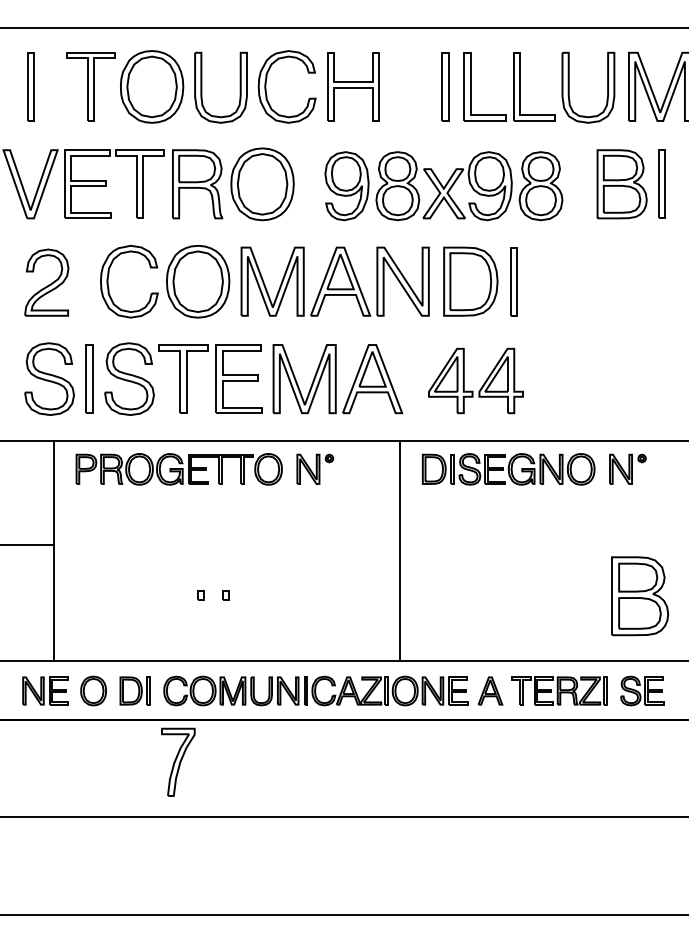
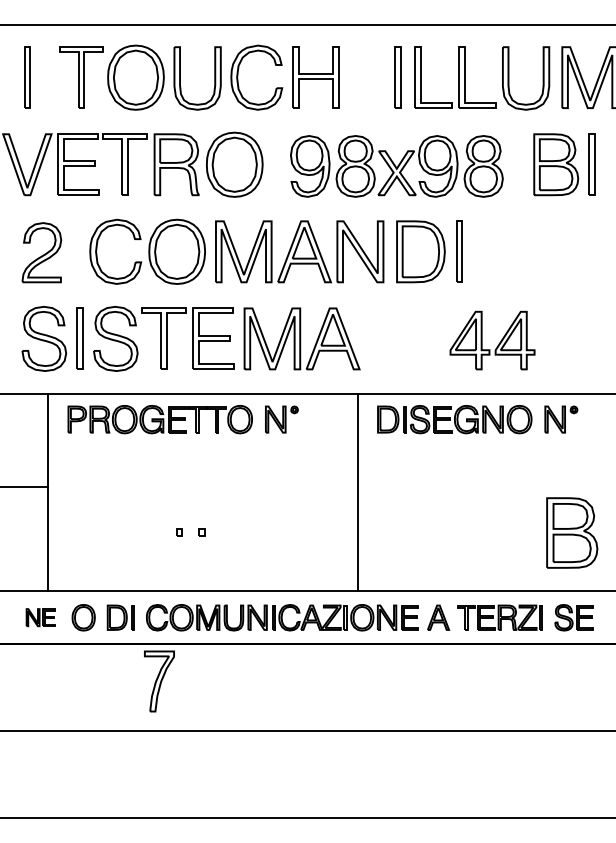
part: (482, 384) -> (498, 343), moved
part: (45, 690) -> (40, 617), size x0.7

